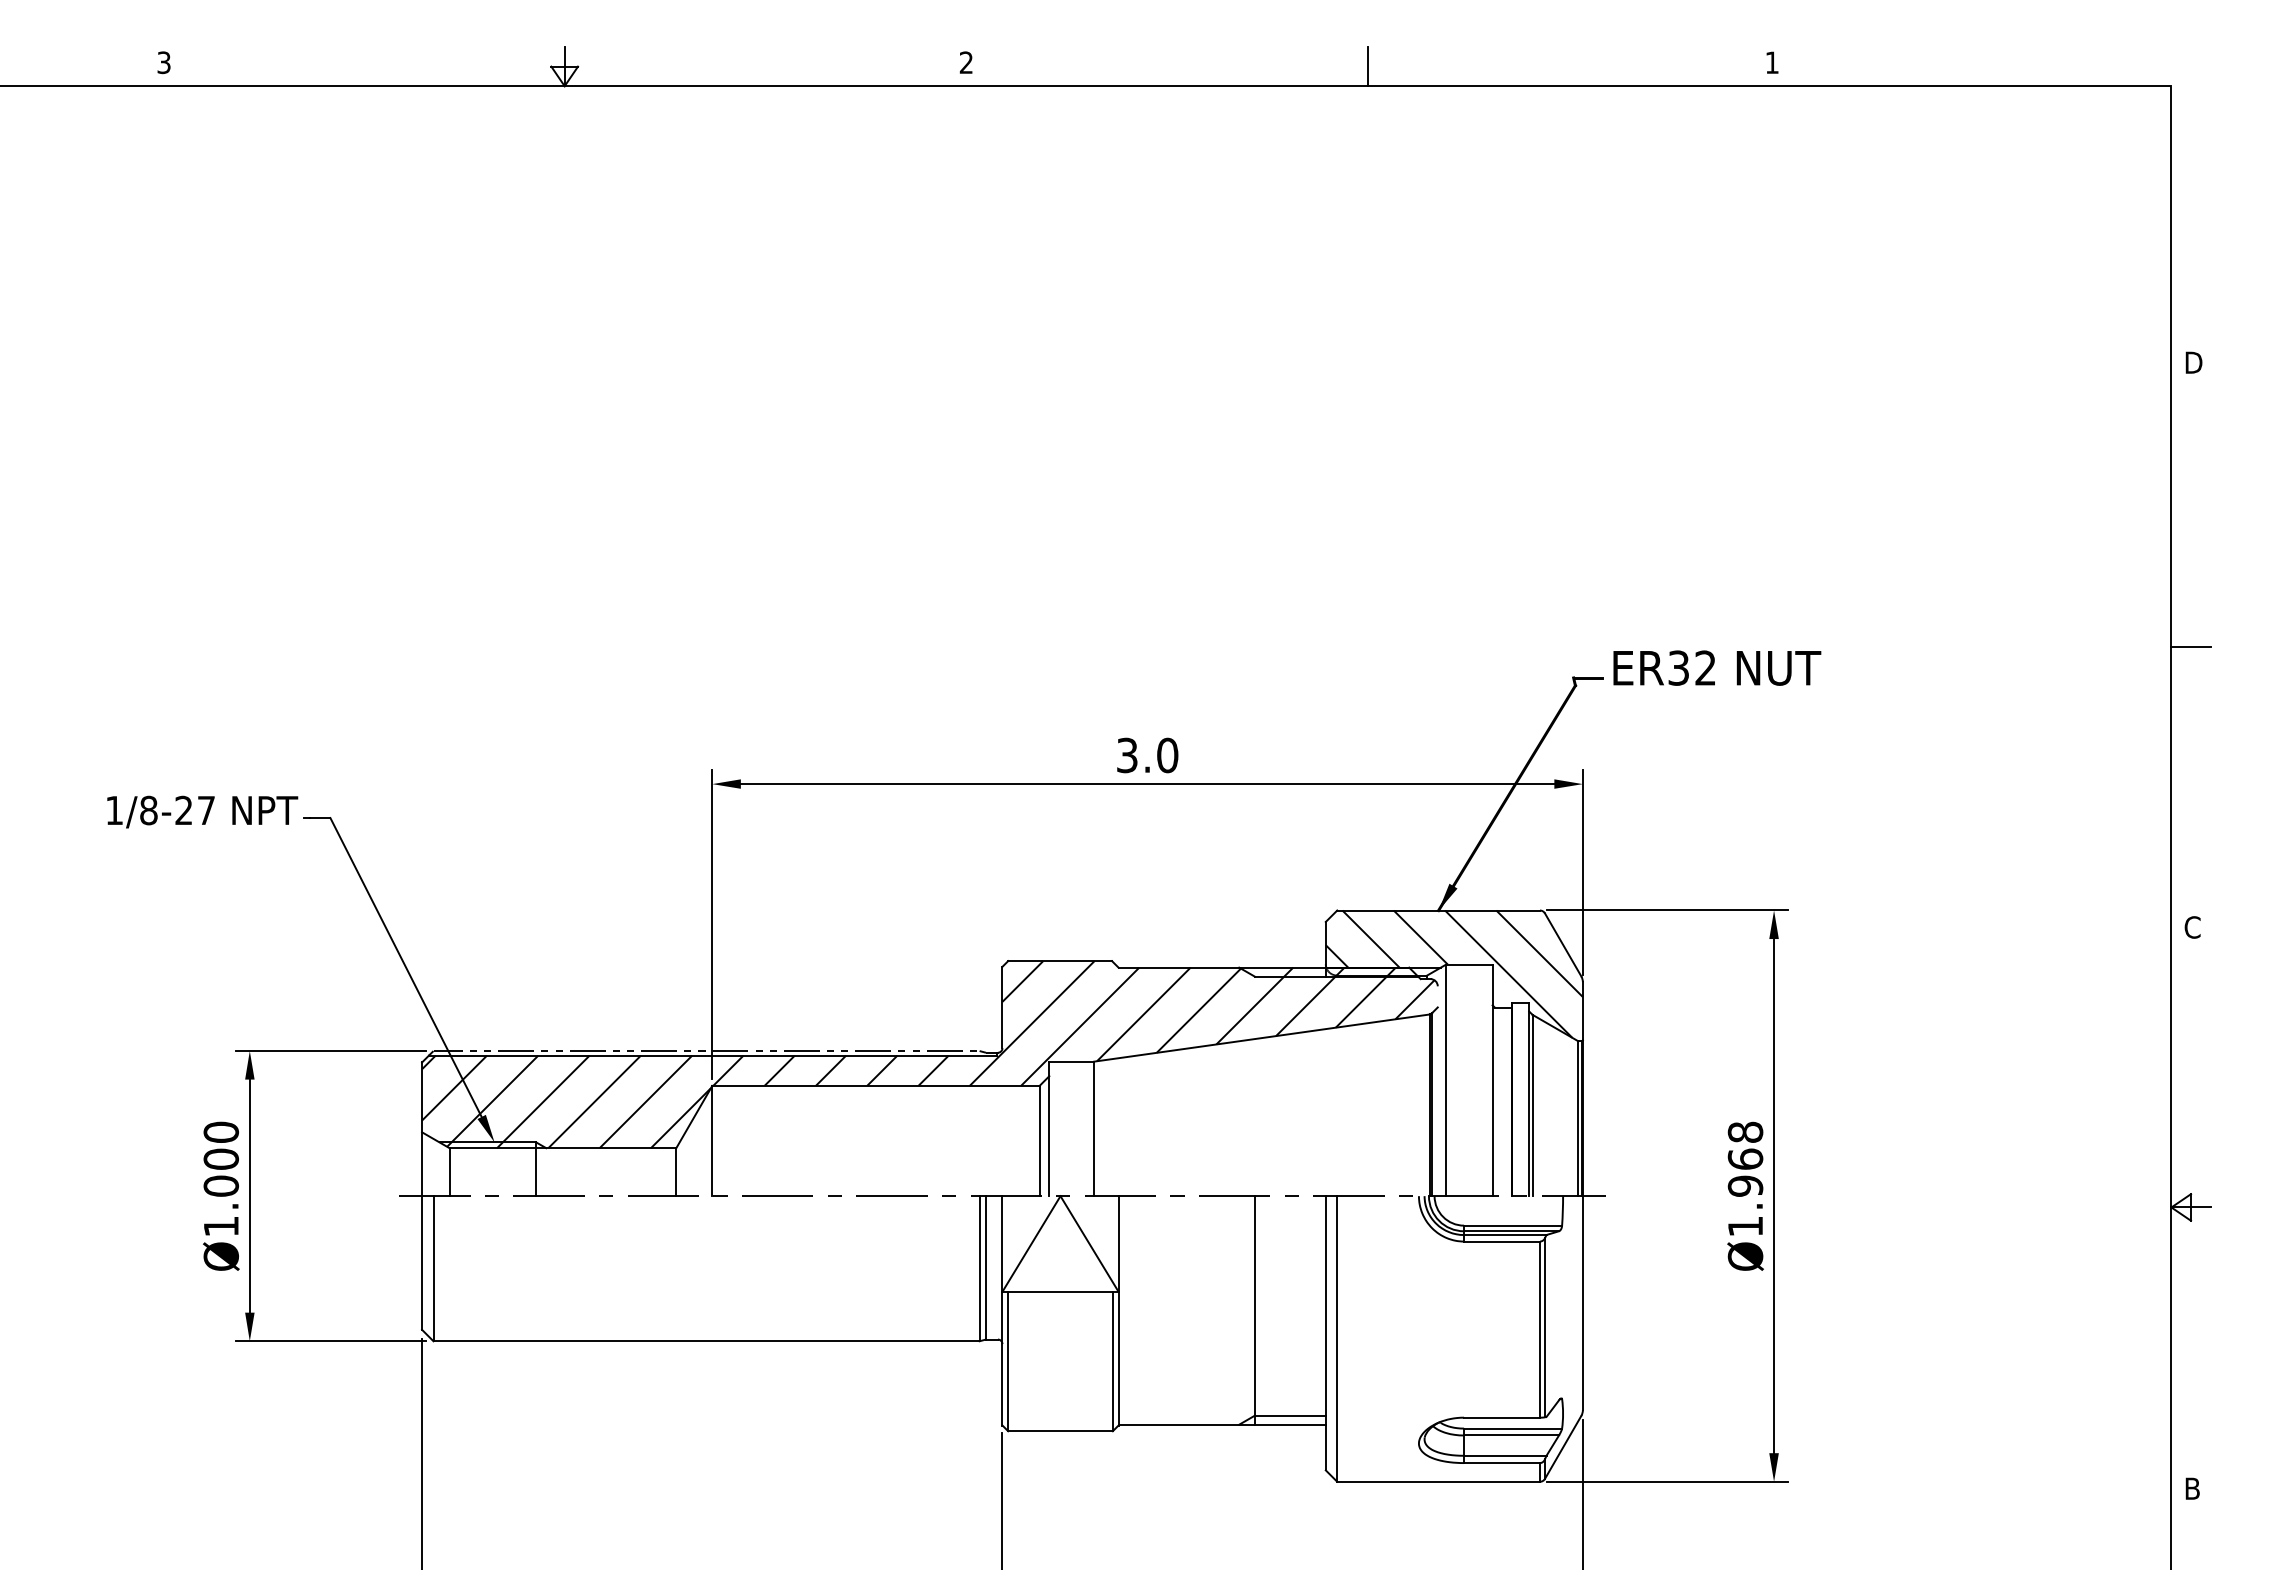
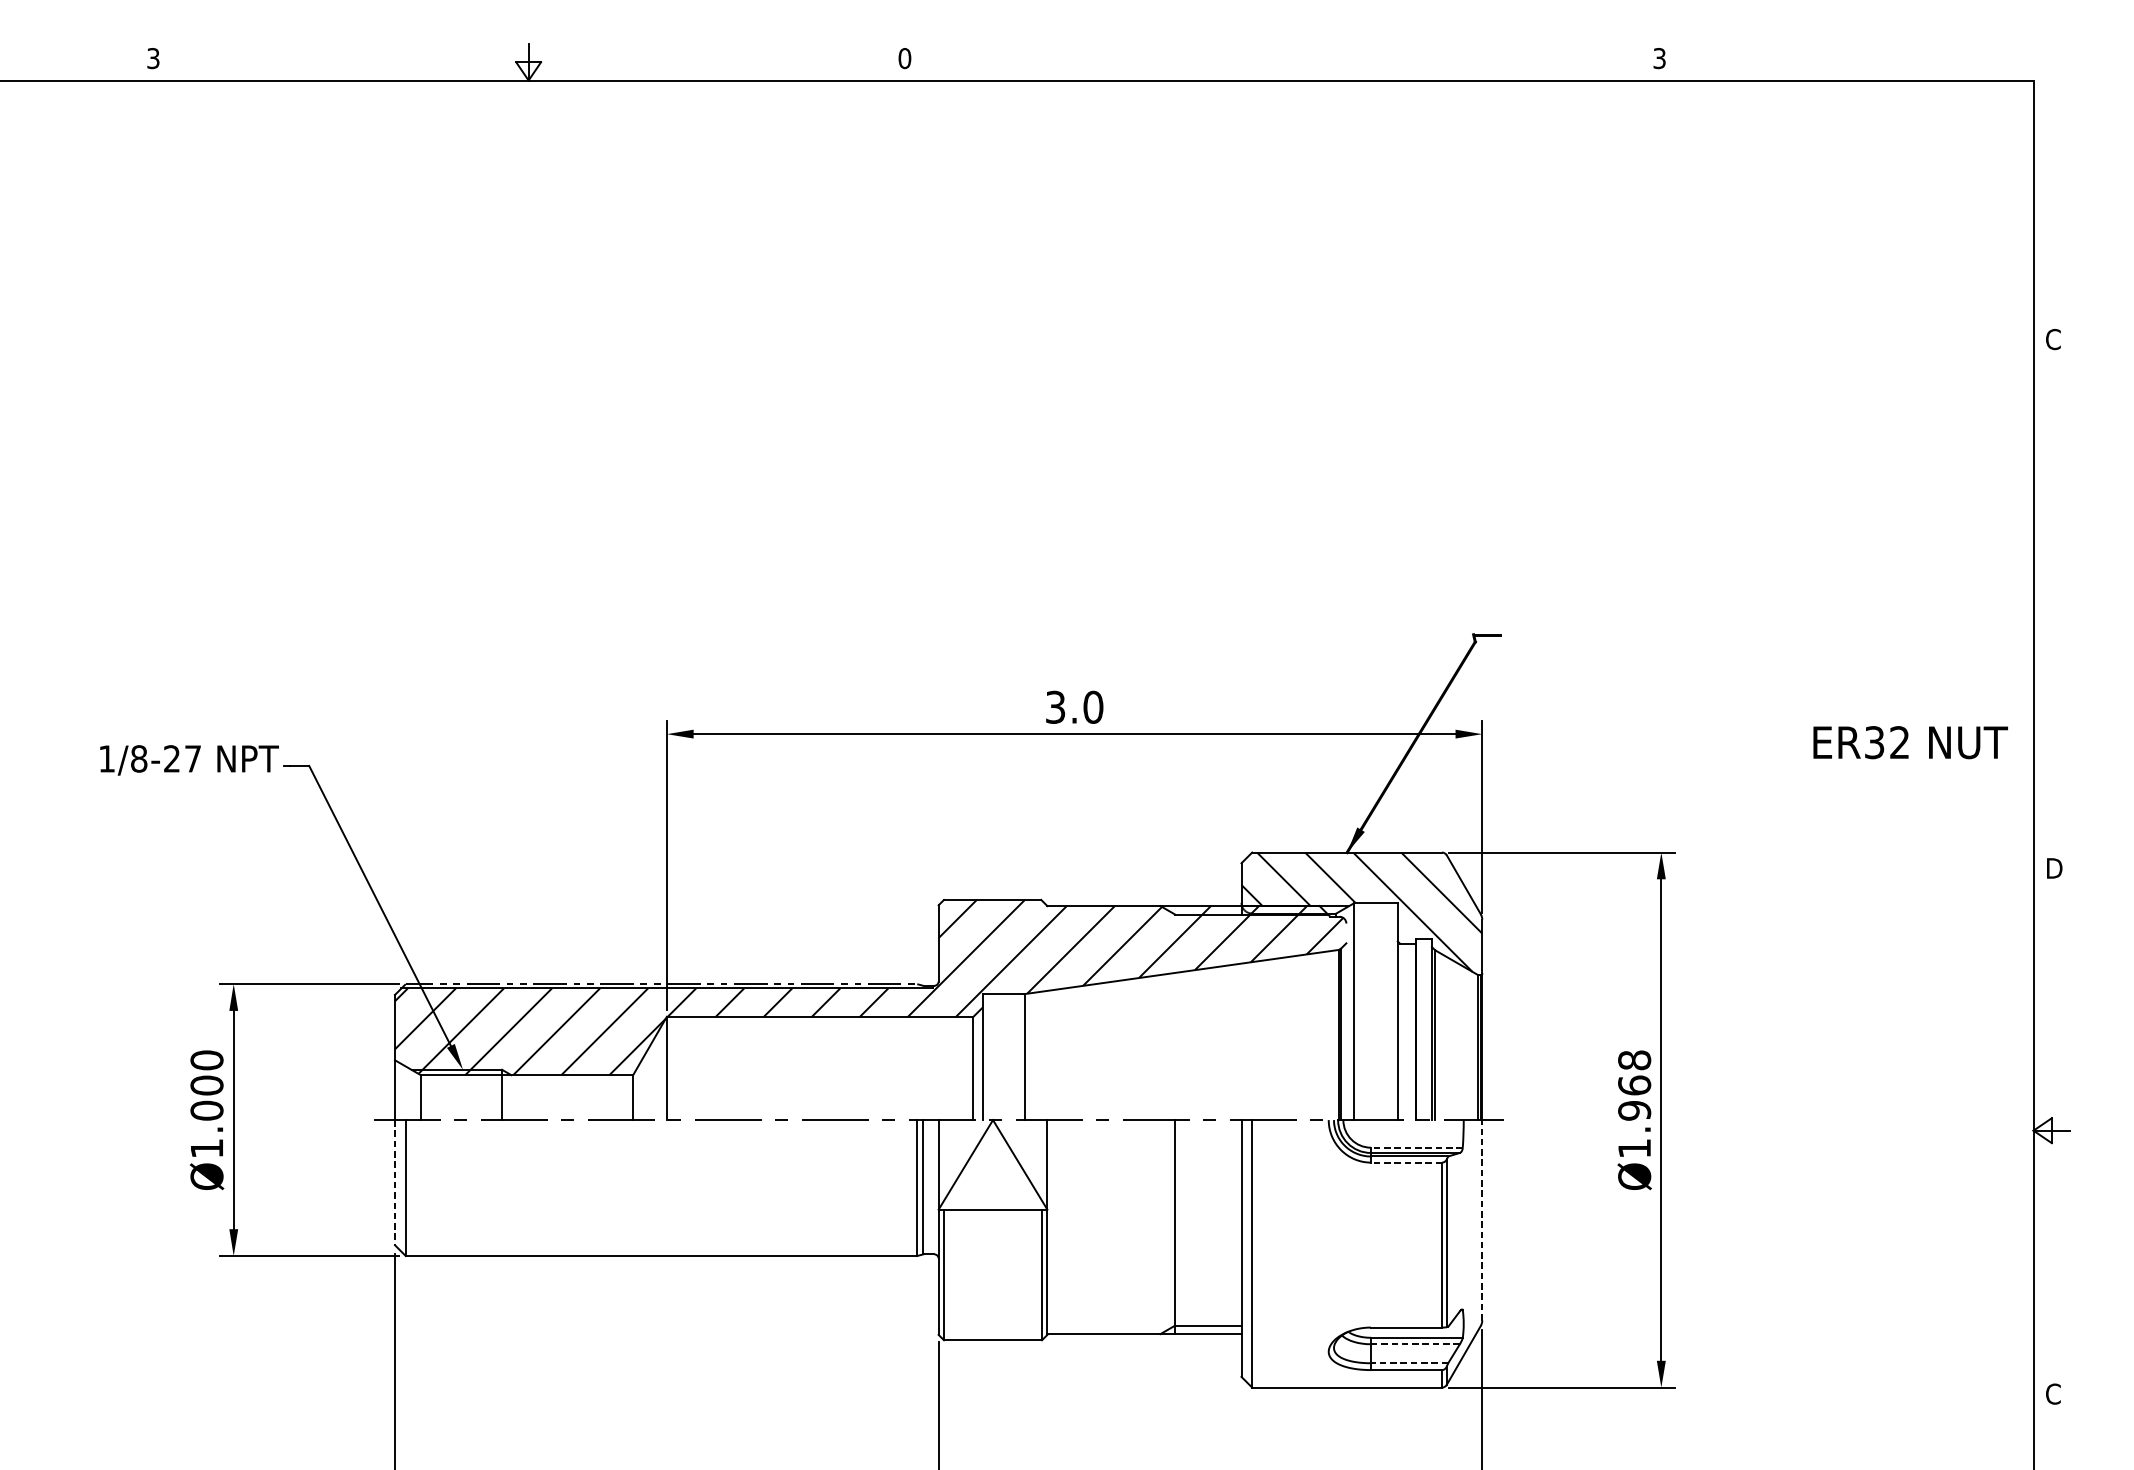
text: (966, 62) -> (904, 58), 2 -> 0
text: (1771, 62) -> (1658, 58), 1 -> 3
line: (1368, 66) -> (1281, 62), removed
text: (2193, 362) -> (2054, 339), D -> C
line: (2190, 646) -> (2051, 605), removed
text: (1717, 667) -> (1910, 742), moved
text: (2193, 927) -> (2054, 868), C -> D
line: (1512, 1225) -> (1416, 1147), solid -> dashed
line: (1502, 1241) -> (1406, 1162), solid -> dashed
line: (422, 1263) -> (395, 1183), solid -> dashed
line: (1582, 1302) -> (1481, 1219), solid -> dashed
line: (1511, 1435) -> (1415, 1344), solid -> dashed
line: (1504, 1455) -> (1408, 1362), solid -> dashed
text: (2192, 1488) -> (2053, 1393), B -> C

